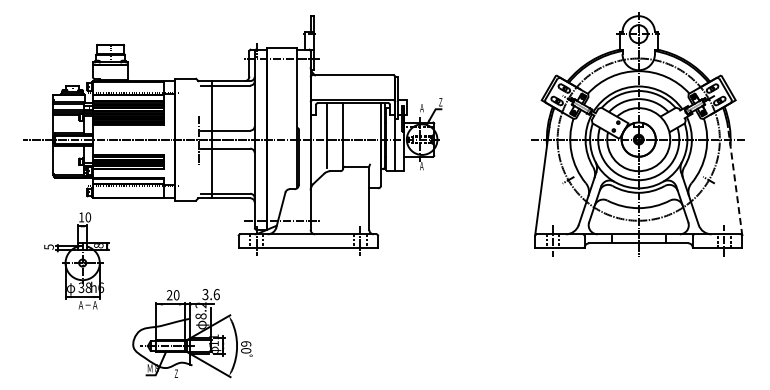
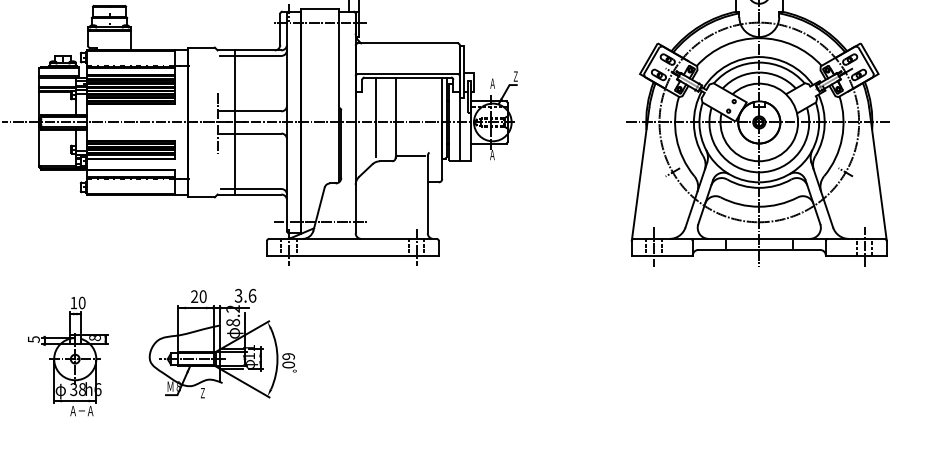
line: (735, 181) -> (878, 173), dashed -> solid
part: (76, 260) -> (67, 356), moved
part: (192, 333) -> (222, 343), moved

